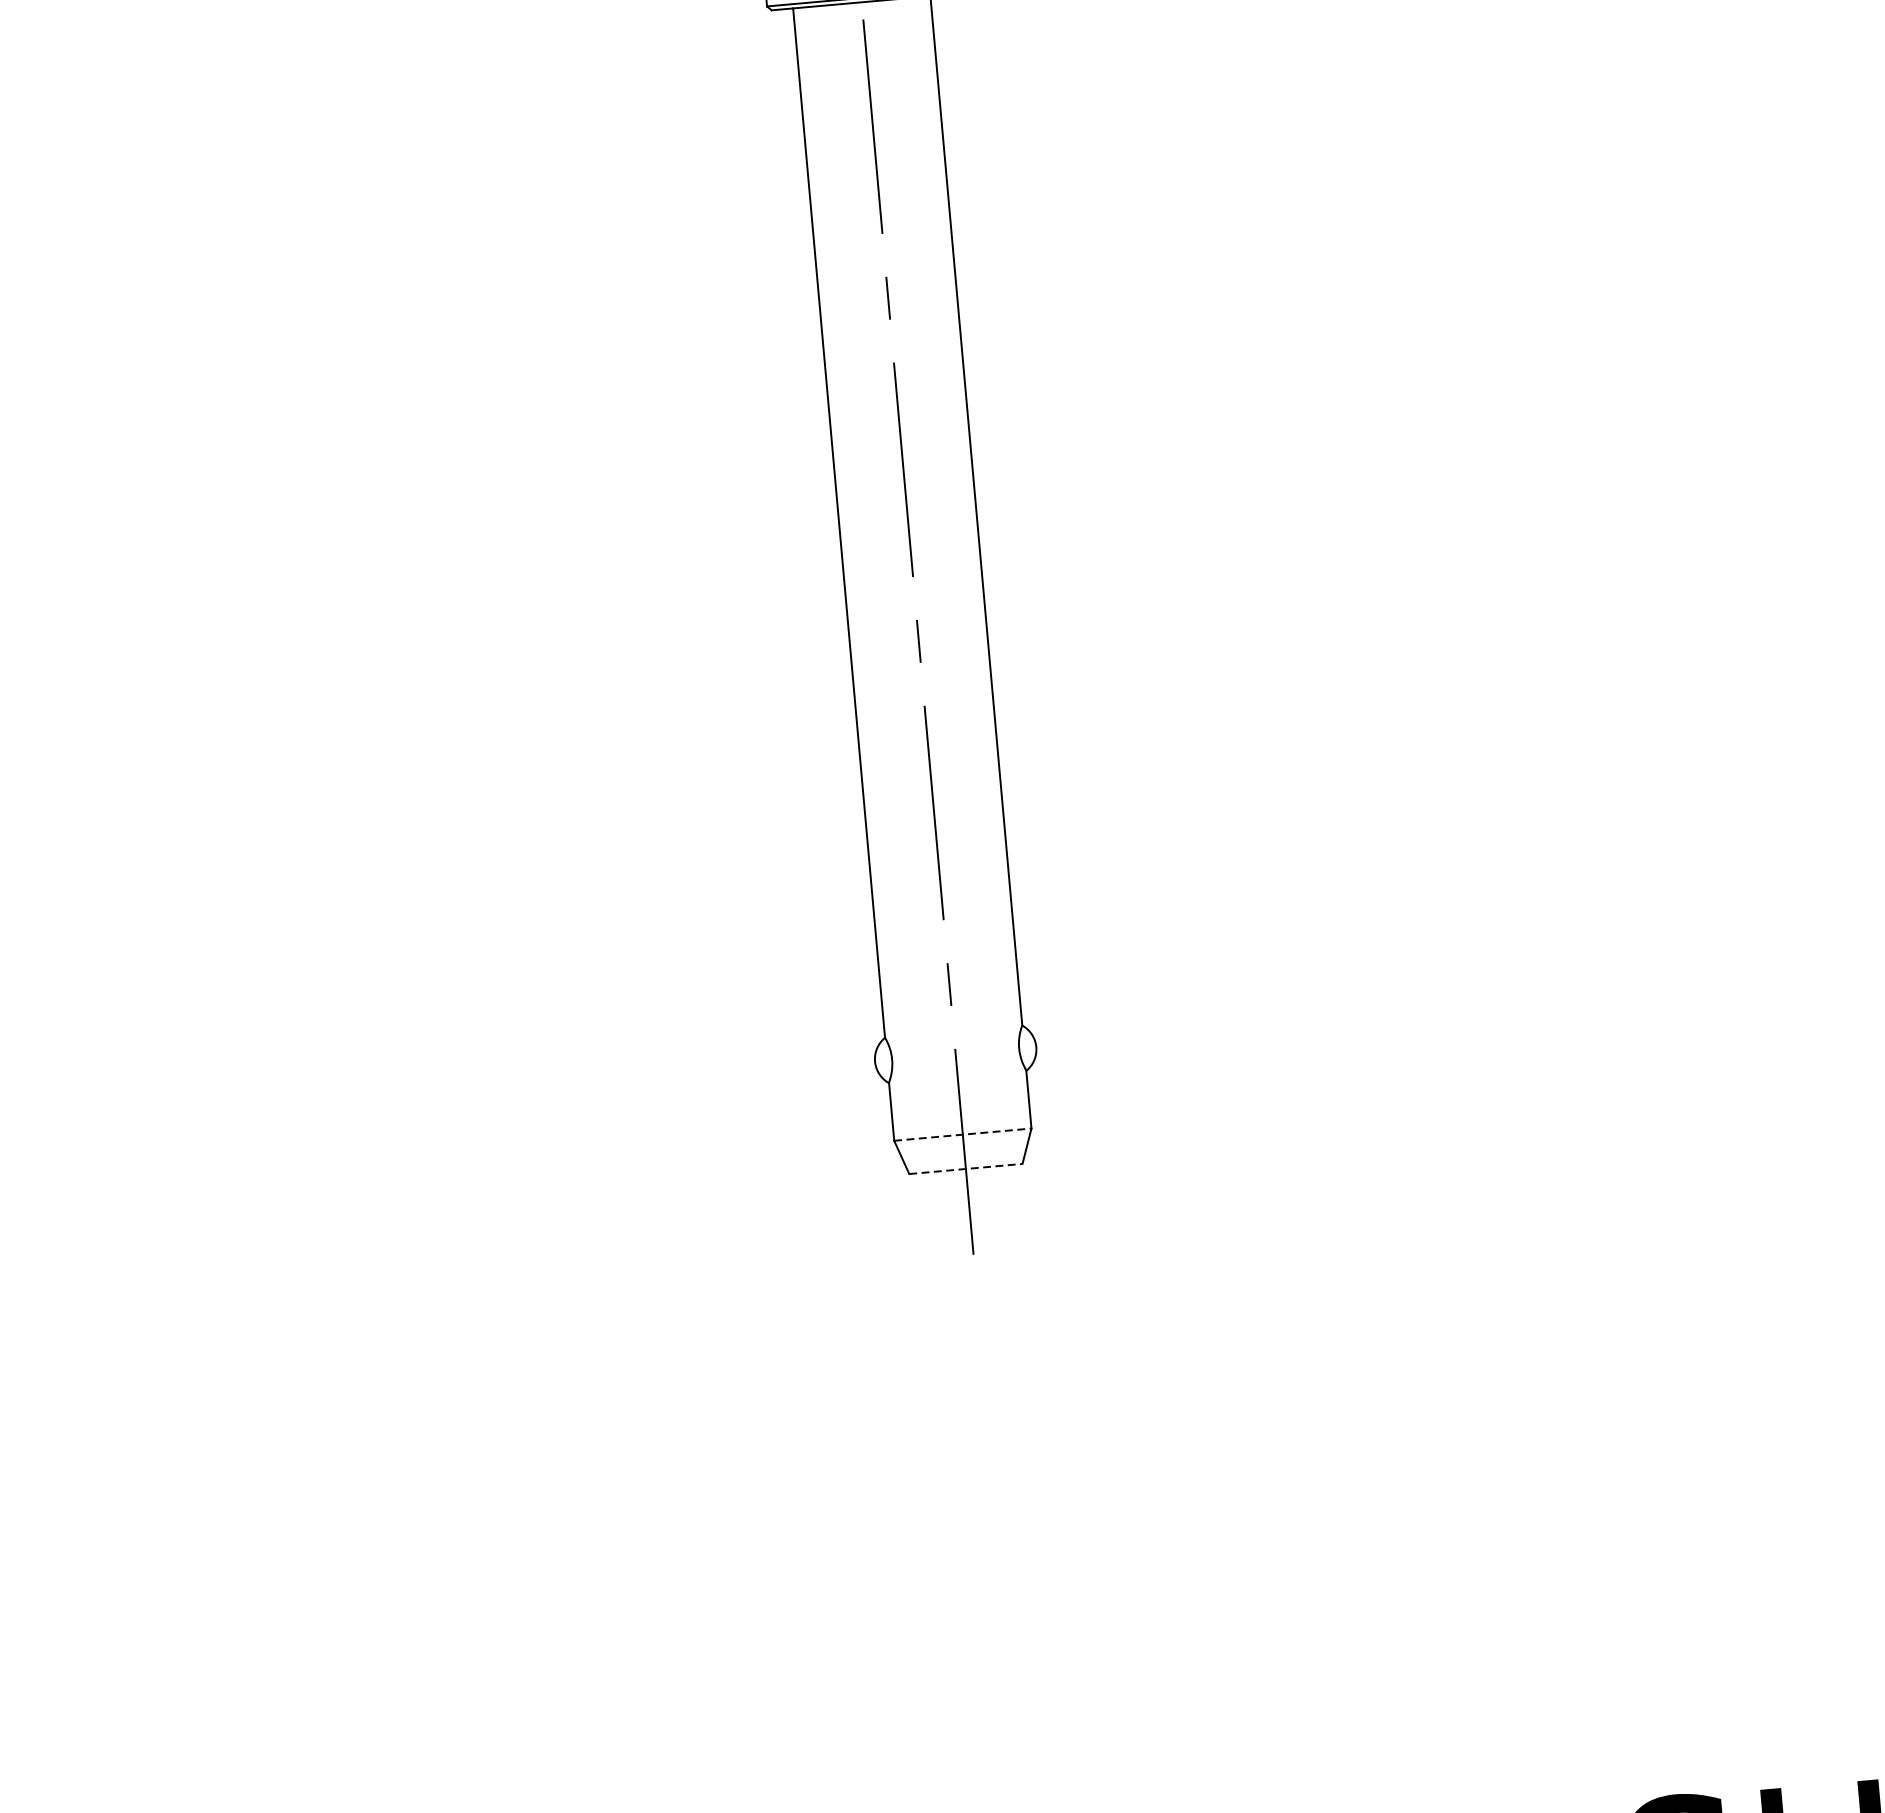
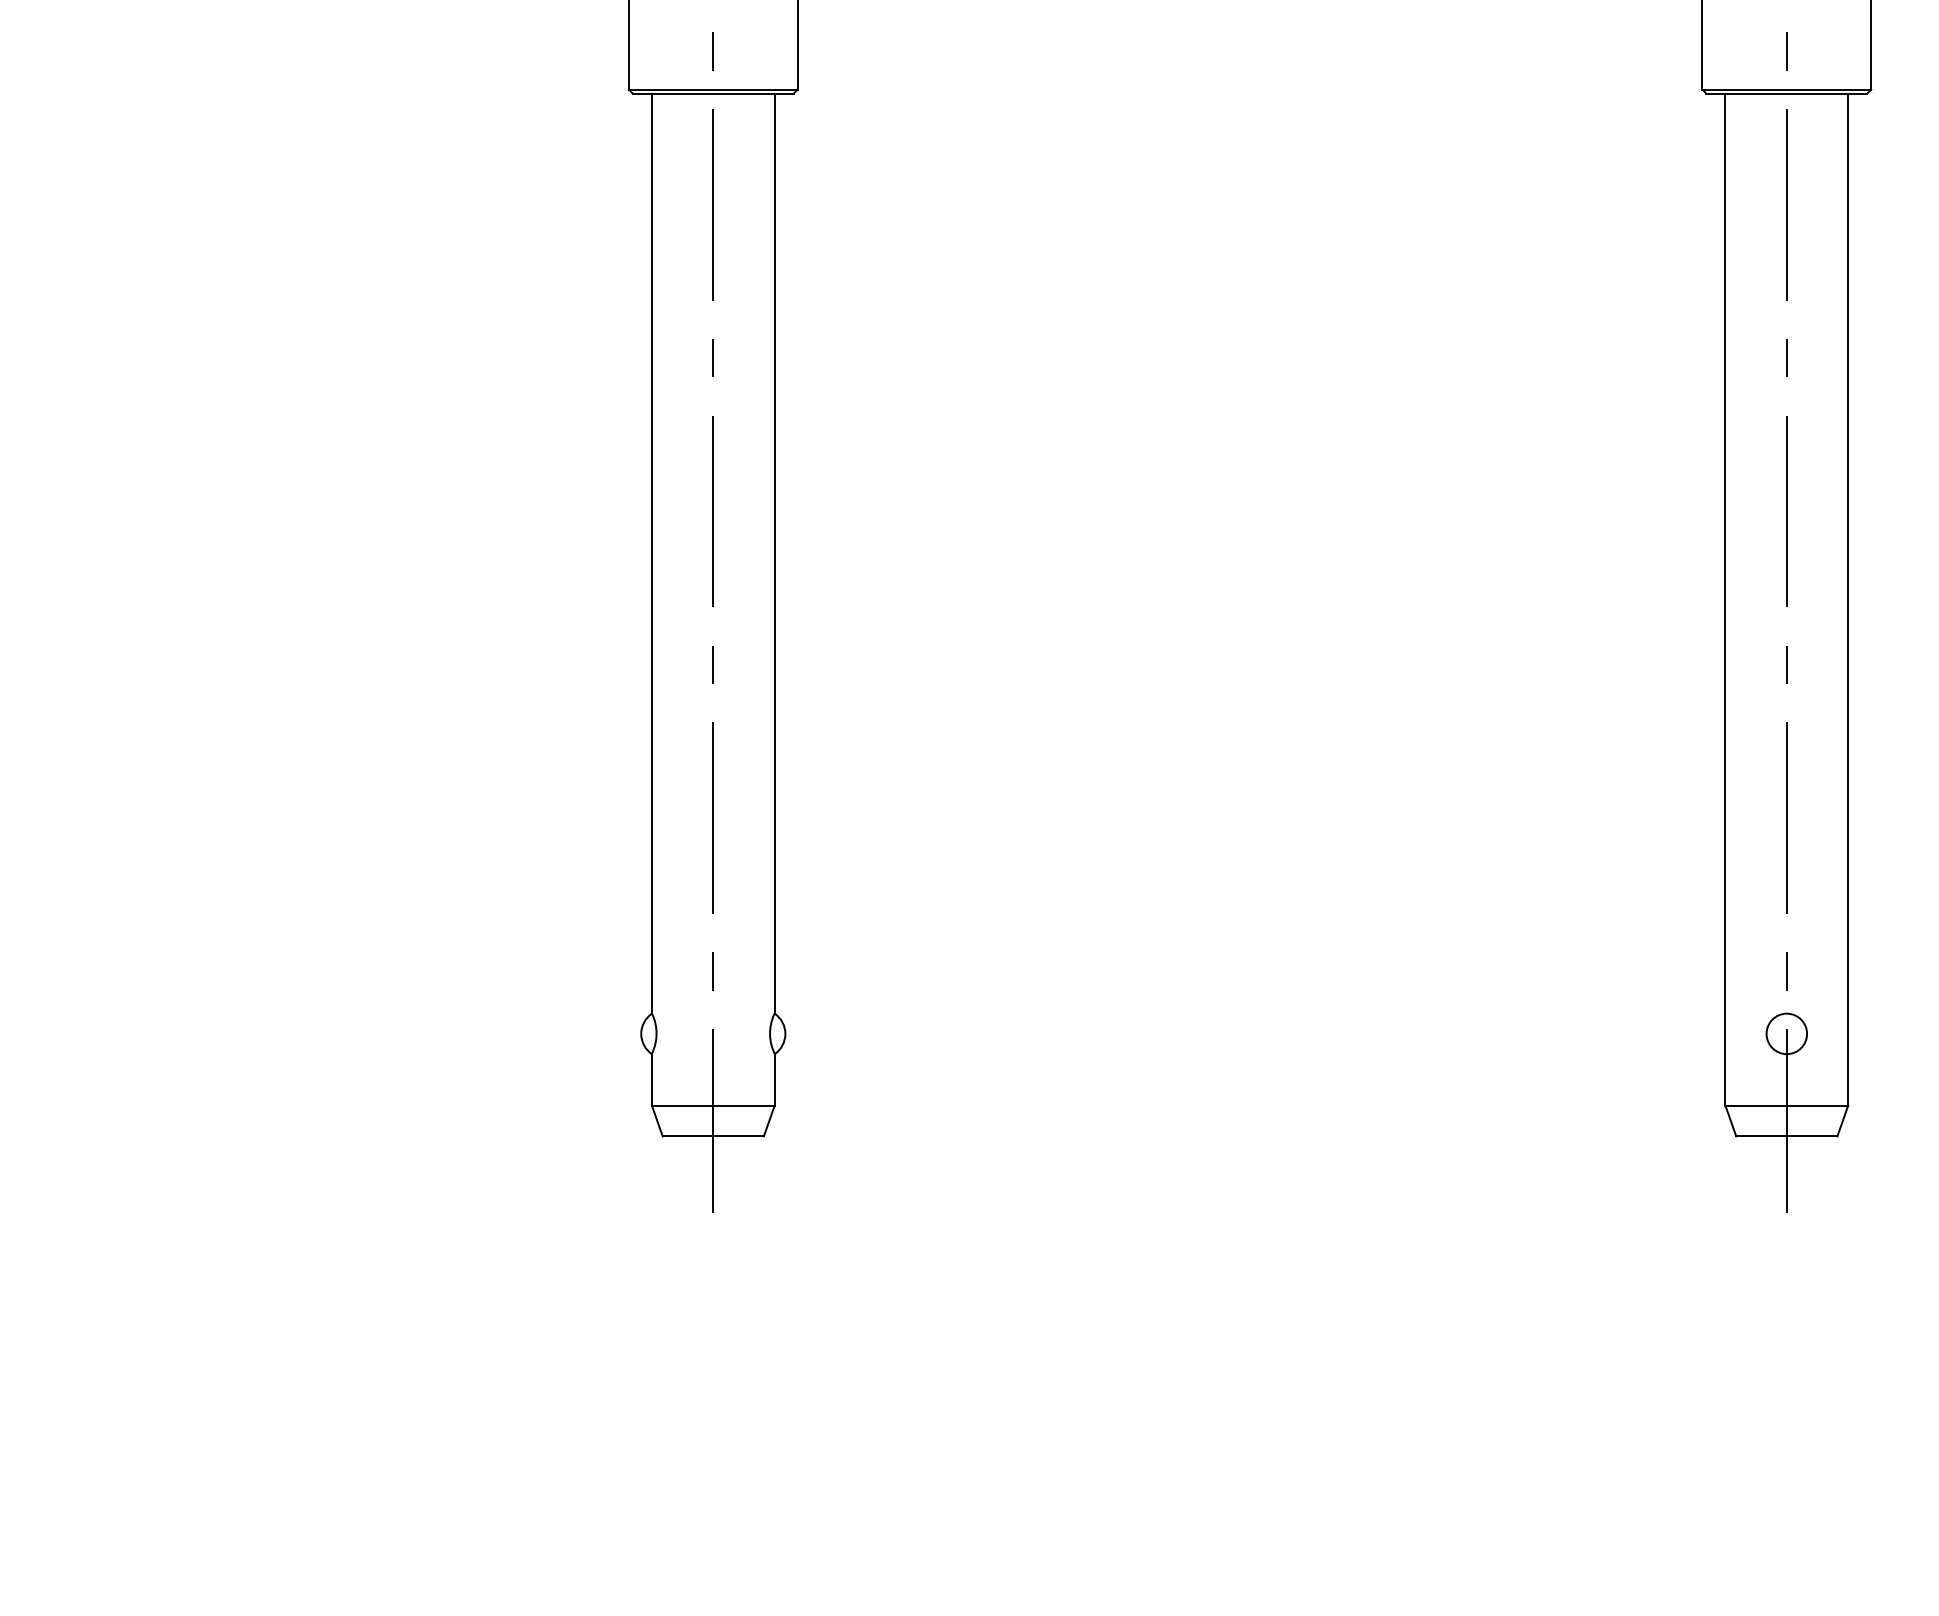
line: (963, 1134) -> (713, 1105), dashed -> solid
line: (966, 1169) -> (713, 1136), dashed -> solid

